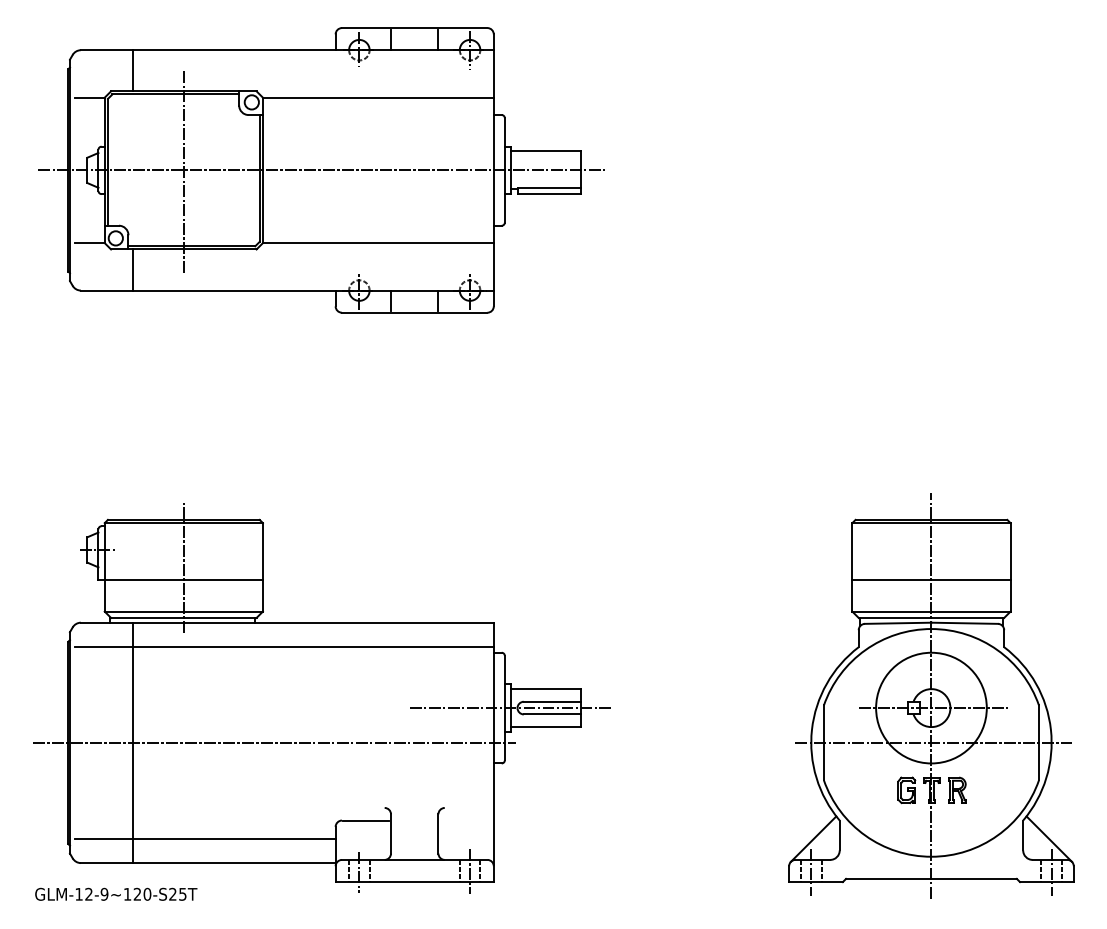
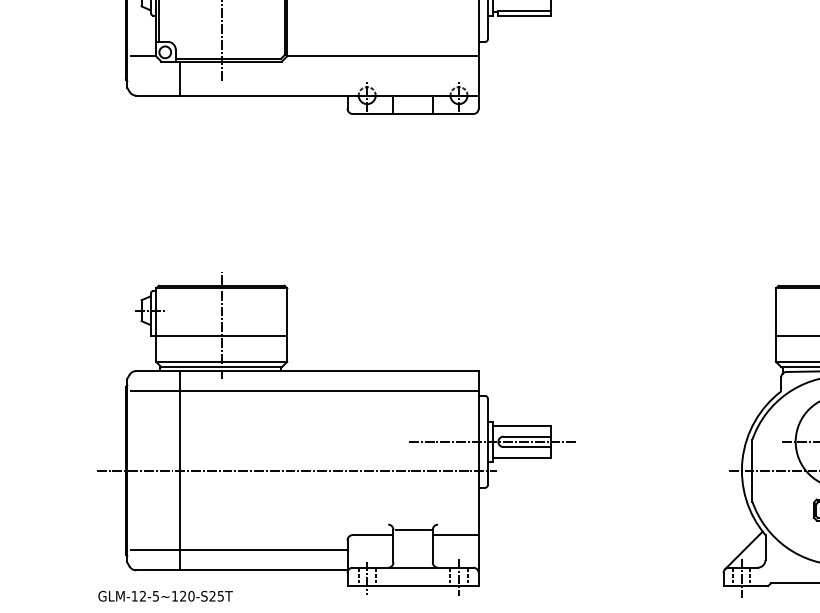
line: (414, 814) -> (412, 530), added
line: (465, 820) -> (455, 535), added
text: (104, 893) -> (155, 595), GLM-12-9~120-S25T -> GLM-12-5~120-S25T

